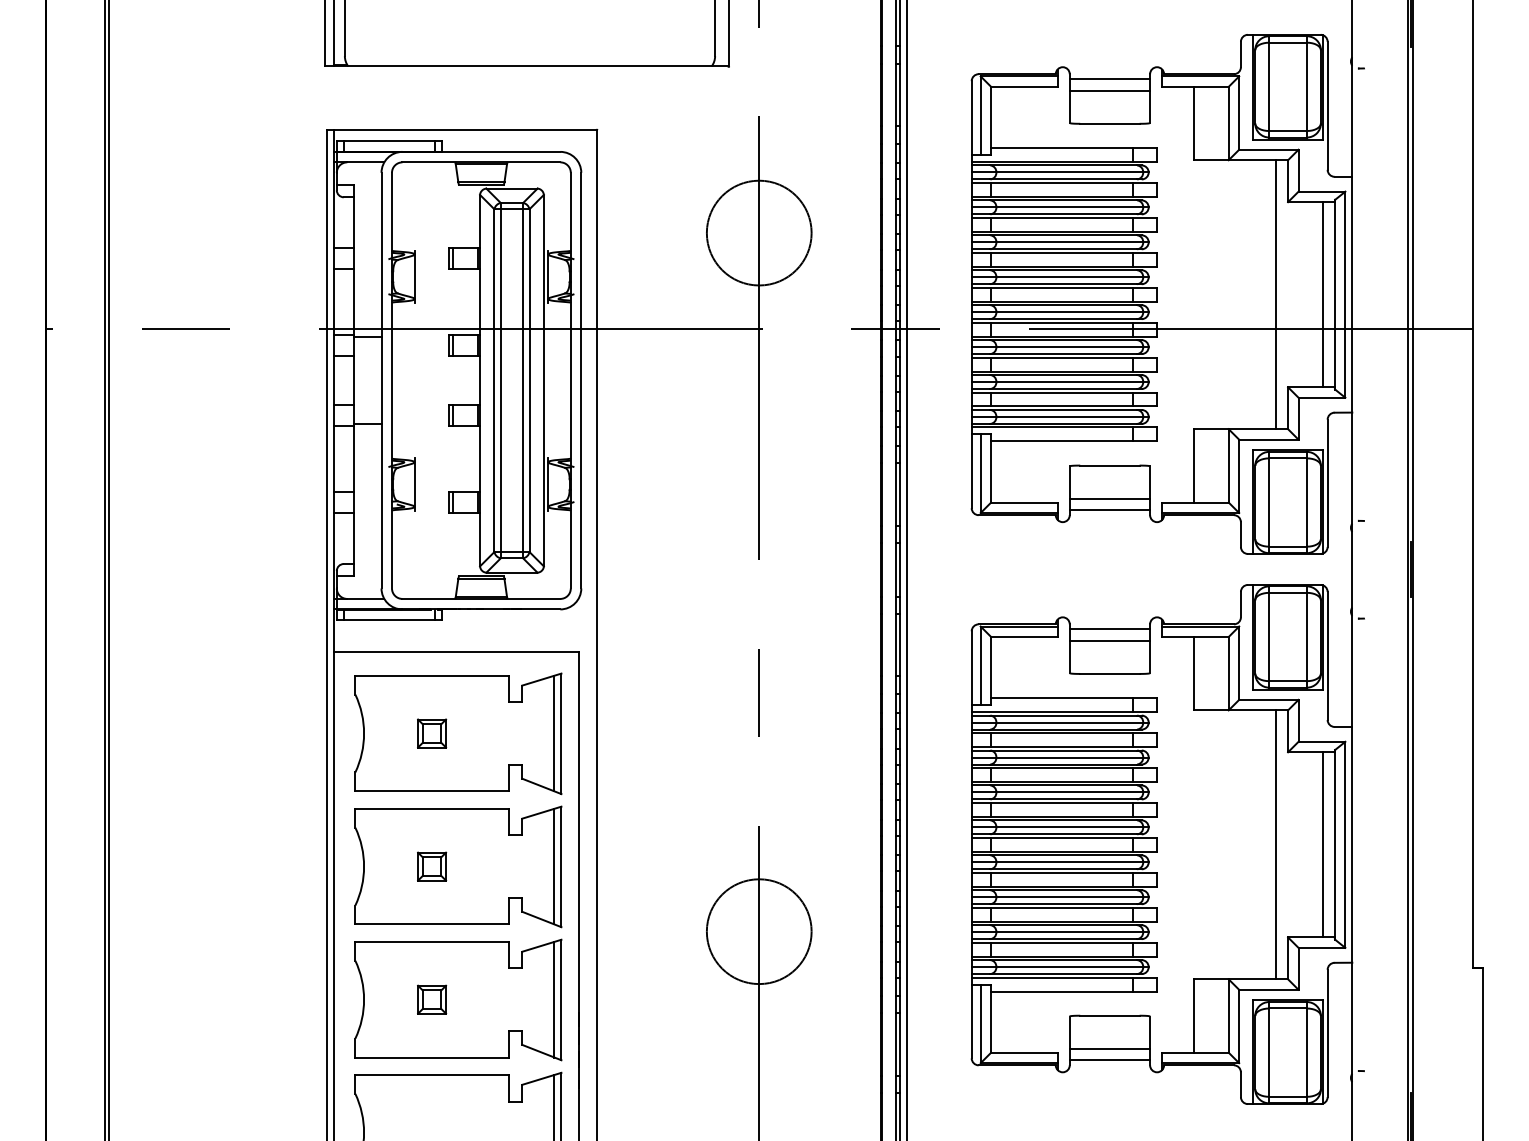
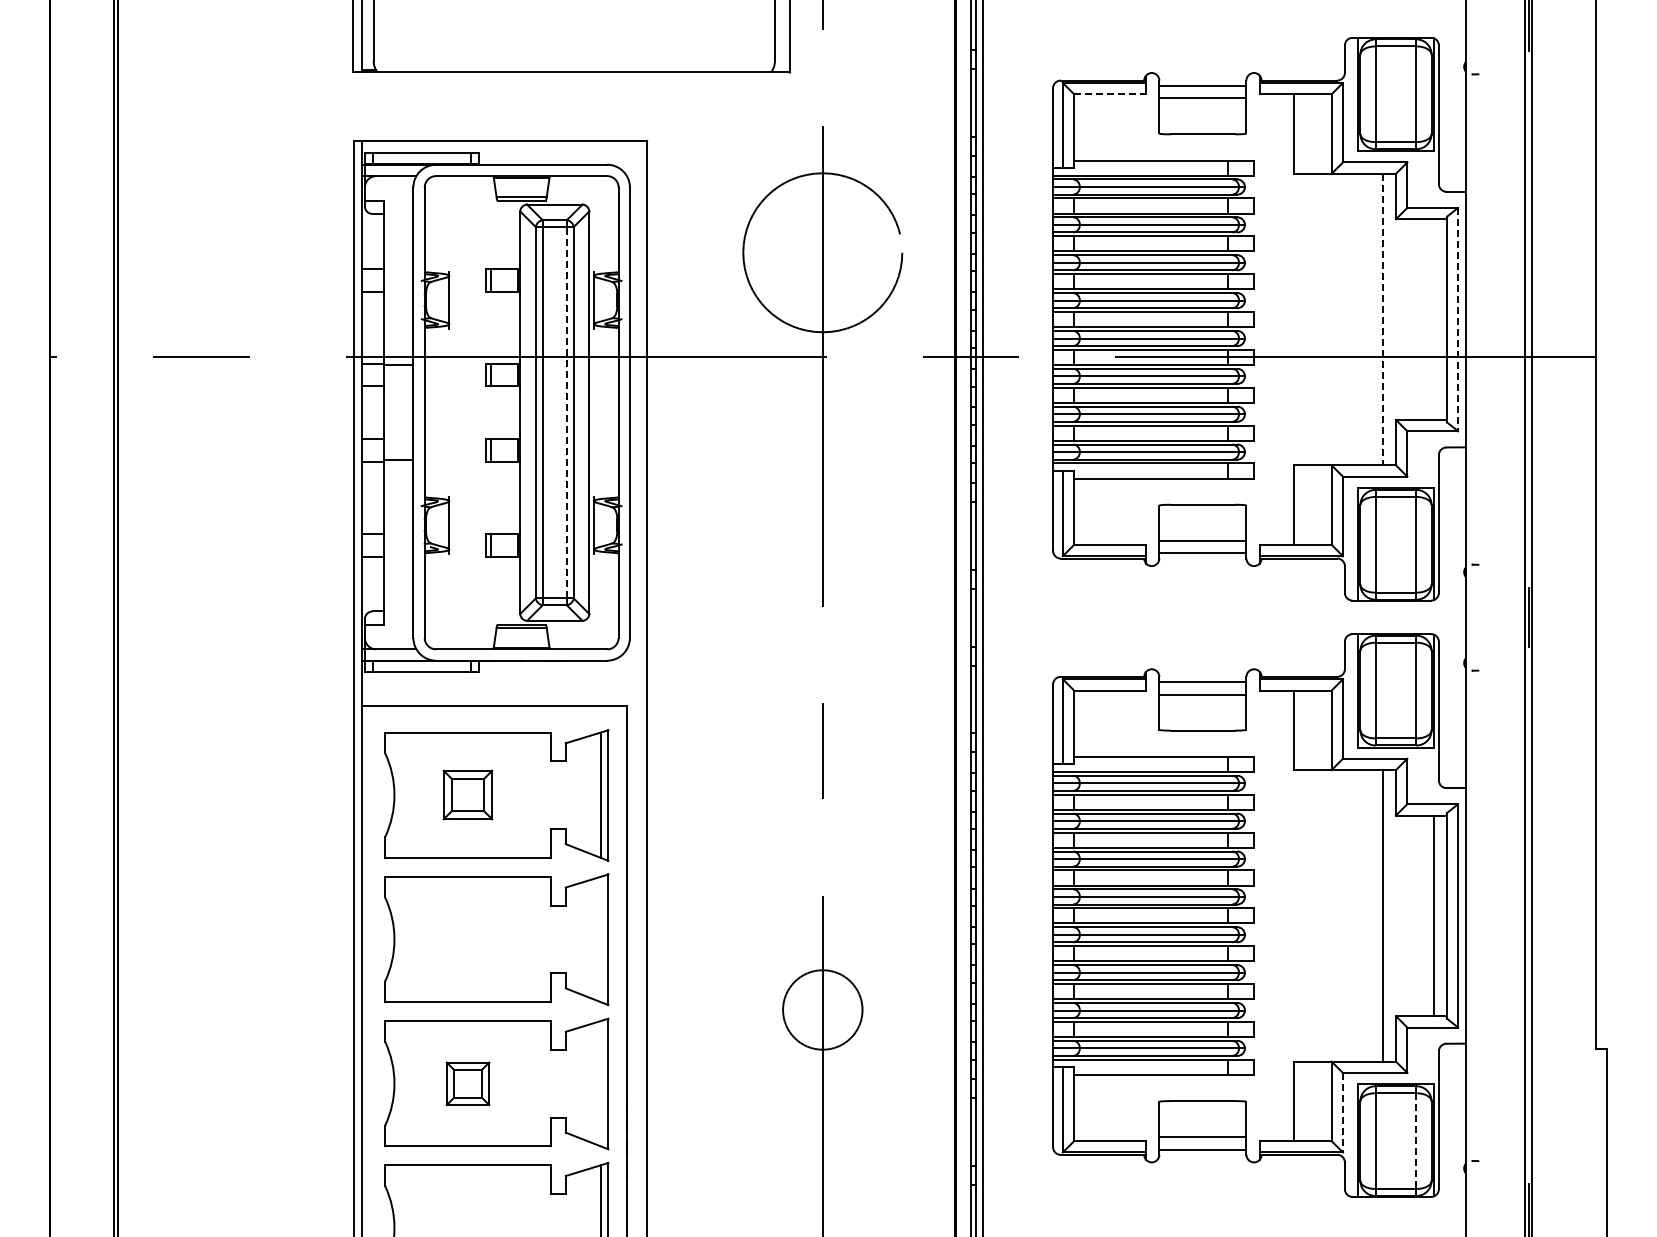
line: (1024, 87) -> (1110, 94), solid -> dashed
circle: (758, 232) -> (822, 252), size x1.4
line: (1275, 294) -> (1382, 319), solid -> dashed
line: (1322, 294) -> (1433, 319), removed
line: (1345, 294) -> (1458, 319), solid -> dashed
line: (522, 380) -> (566, 412), solid -> dashed
part: (432, 733) -> (468, 795), size x1.6
part: (432, 866) -> (468, 939), removed
line: (554, 866) -> (600, 939), removed
circle: (758, 931) -> (822, 1009), size x0.7
part: (432, 999) -> (468, 1083), size x1.4
line: (554, 999) -> (600, 1083), removed
line: (1238, 1026) -> (1342, 1112), solid -> dashed
line: (1306, 1053) -> (1416, 1141), solid -> dashed

